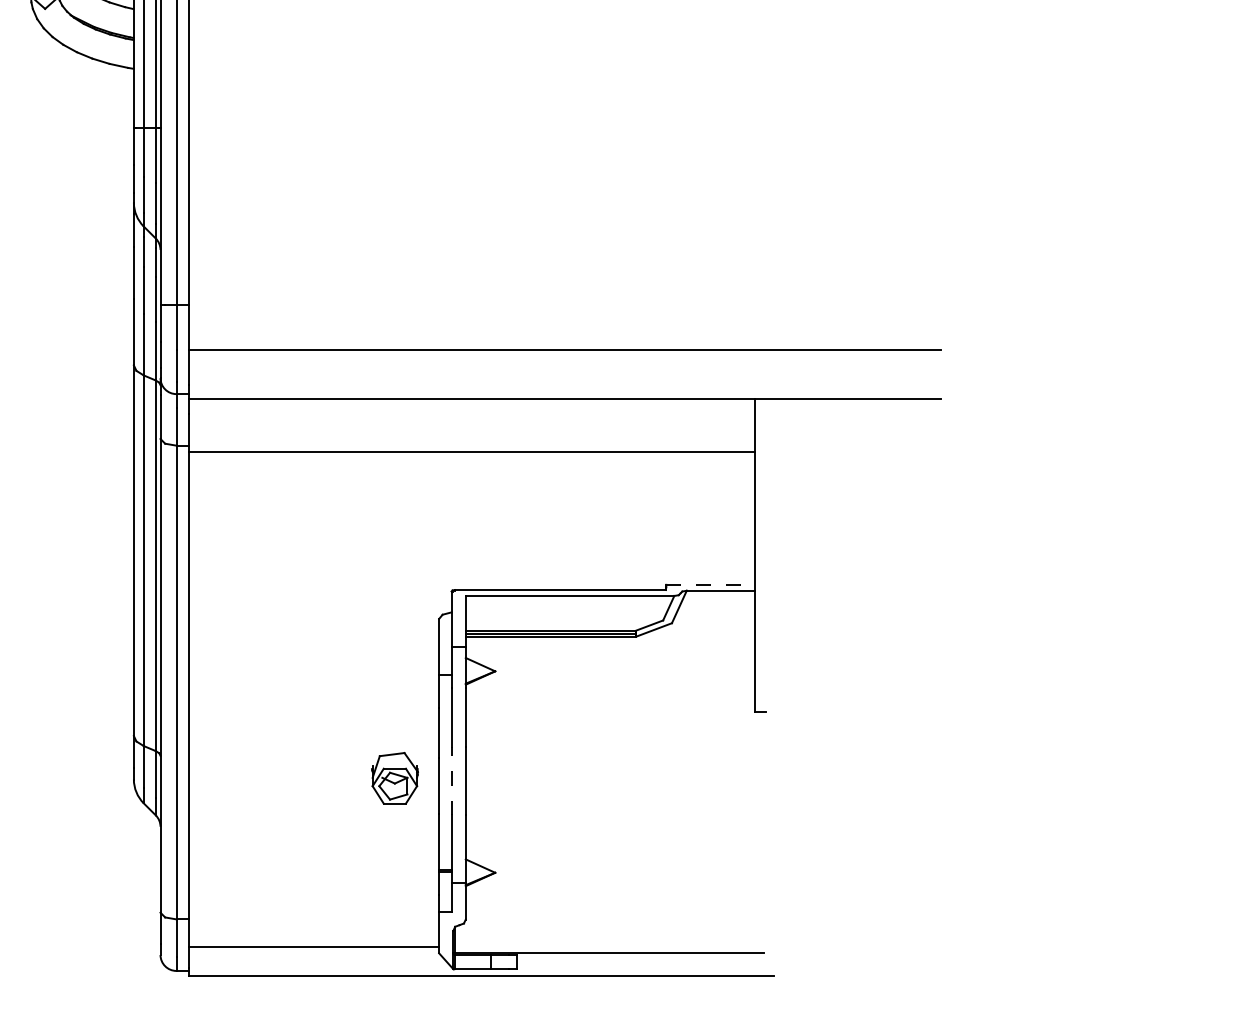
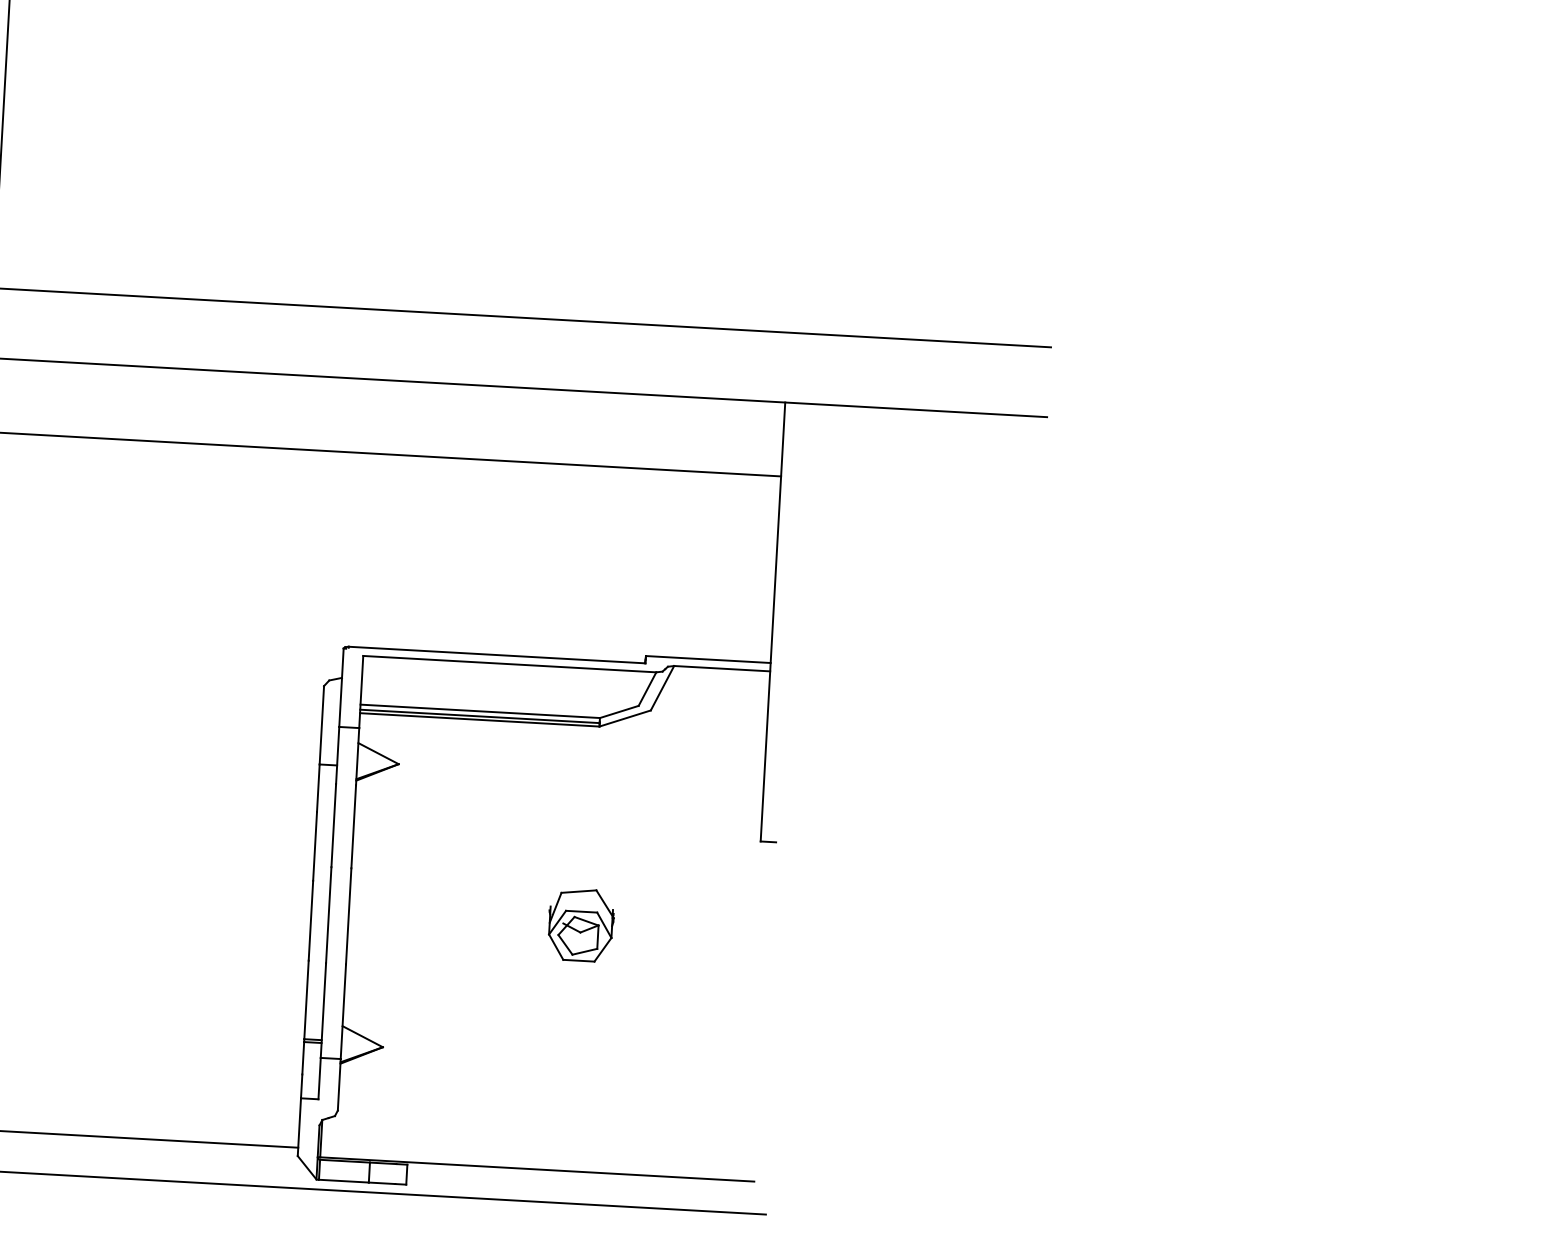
line: (711, 584) -> (709, 659), dashed -> solid
part: (394, 778) -> (580, 925), moved
line: (451, 780) -> (328, 914), dashed -> solid

